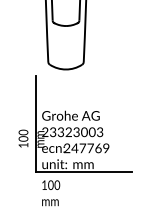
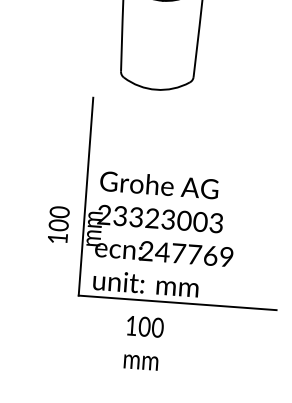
text: (51, 193) -> (144, 343), moved

